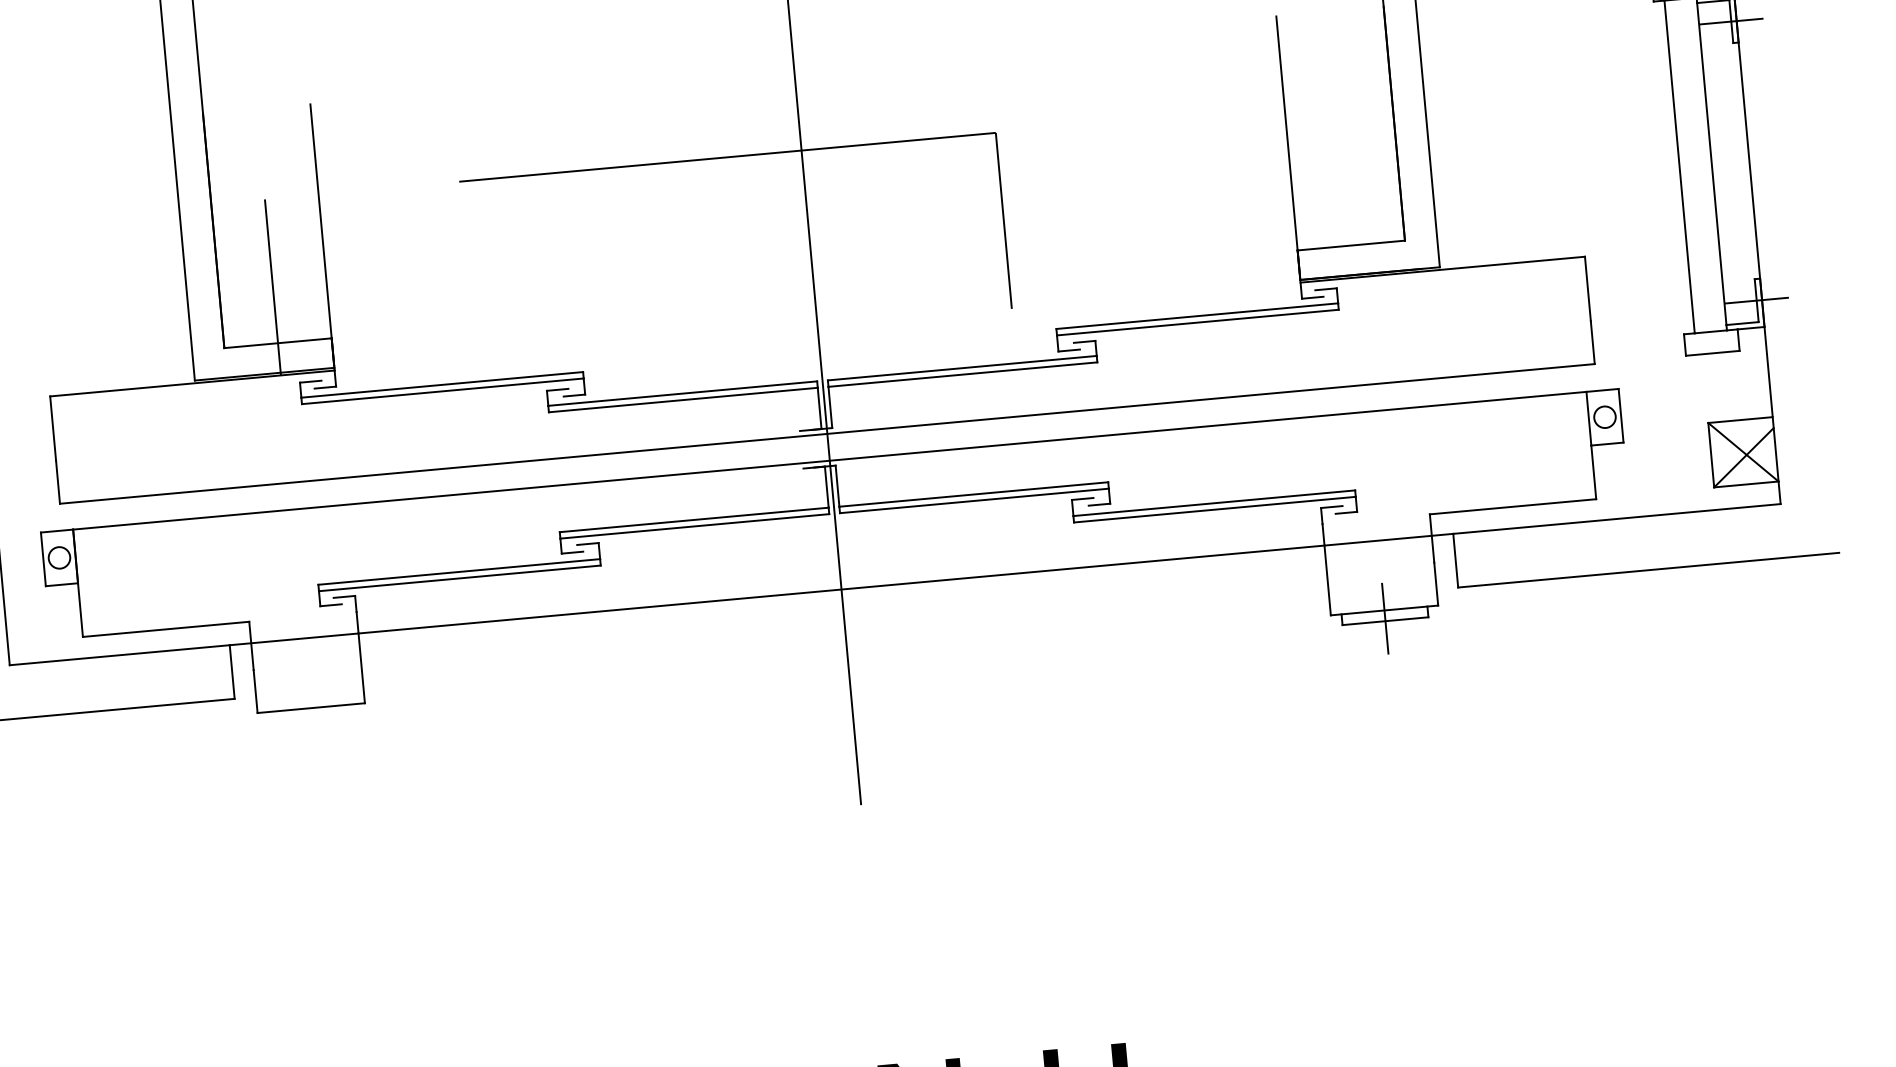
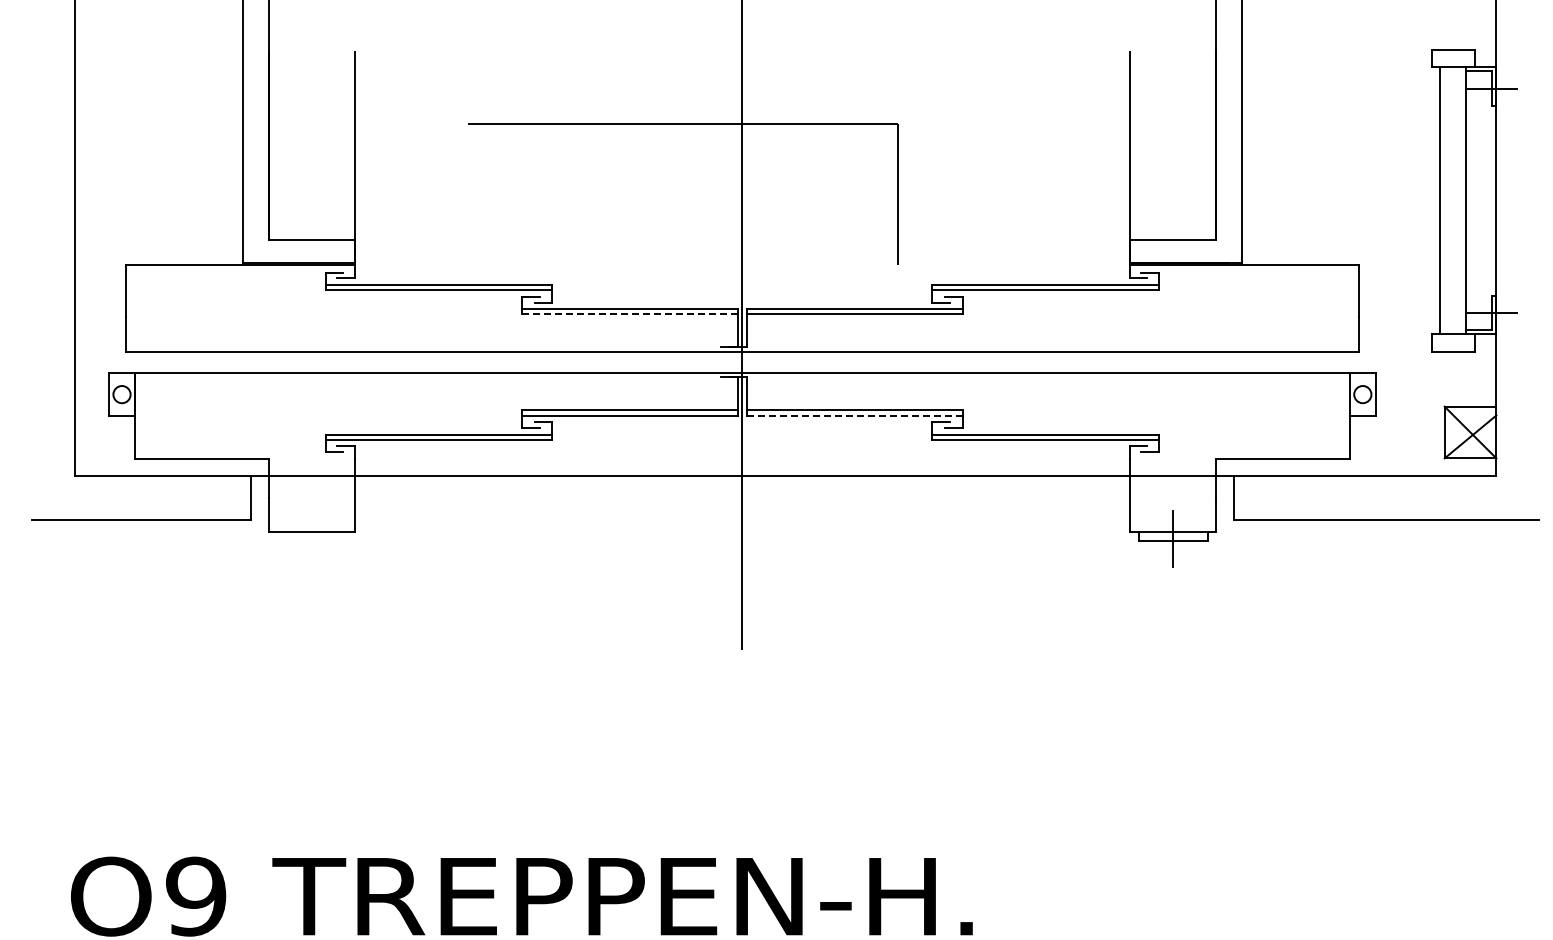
line: (272, 287) -> (311, 194), removed
line: (683, 400) -> (630, 314), solid -> dashed
line: (974, 500) -> (854, 415), solid -> dashed

